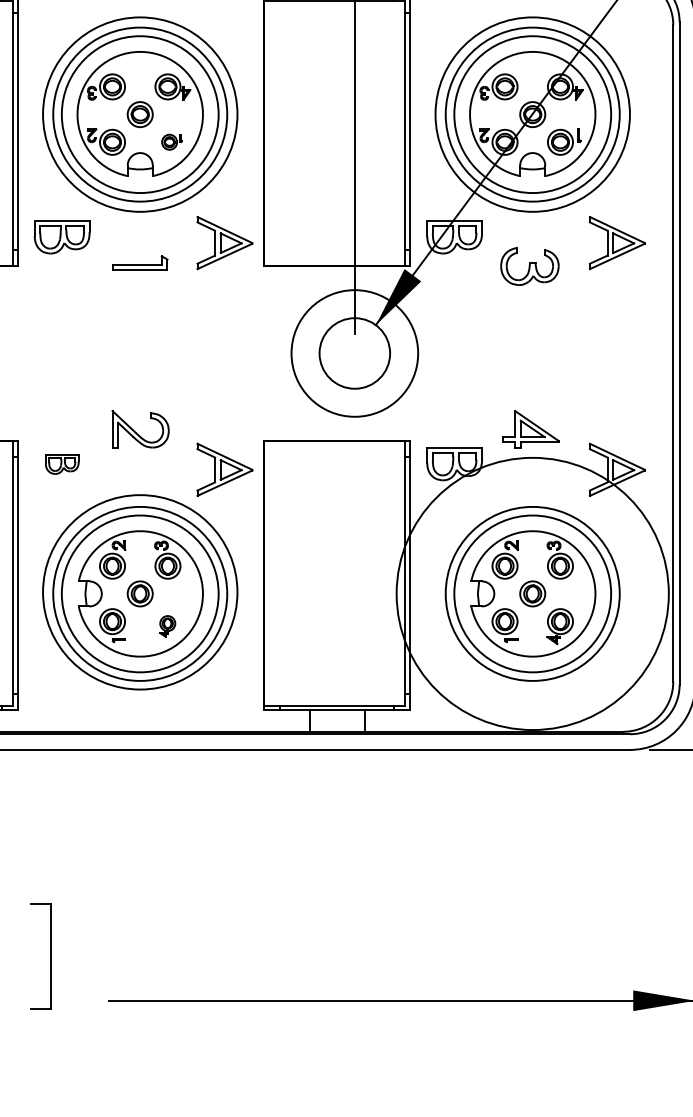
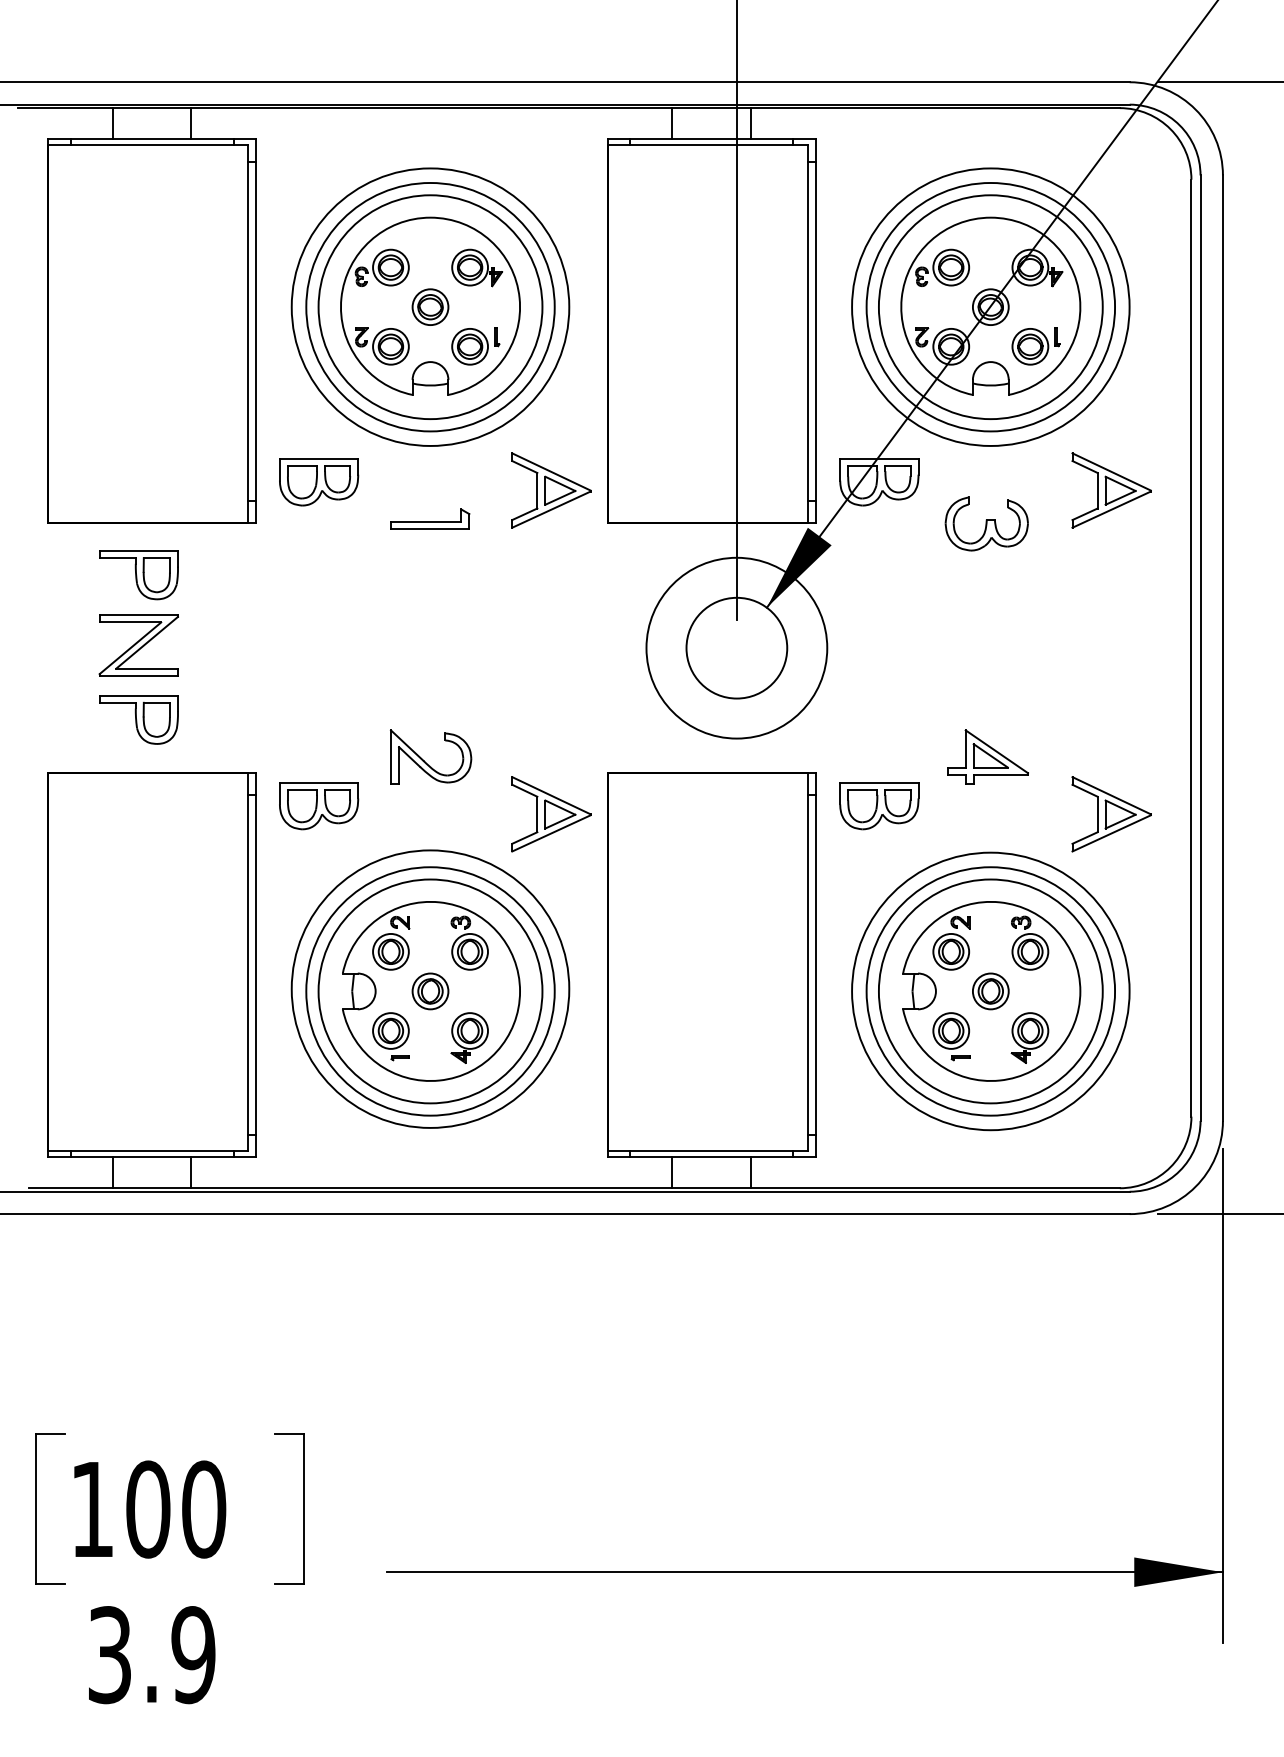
part: (171, 142) -> (475, 346), size x1.67
part: (62, 464) -> (319, 806), size x1.67
circle: (532, 593) -> (990, 991), size x0.71
part: (167, 626) -> (469, 1037), size x1.67

